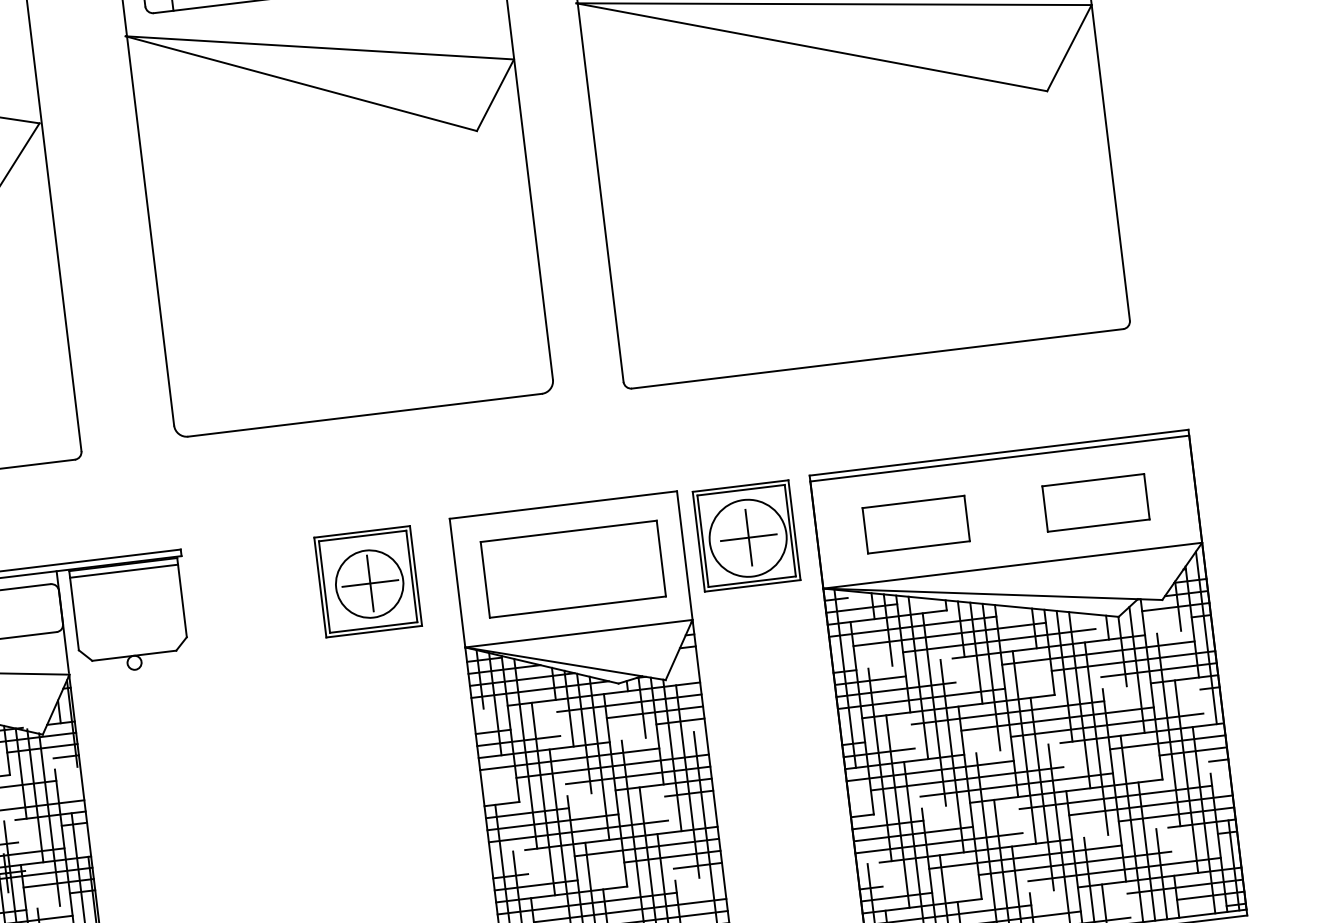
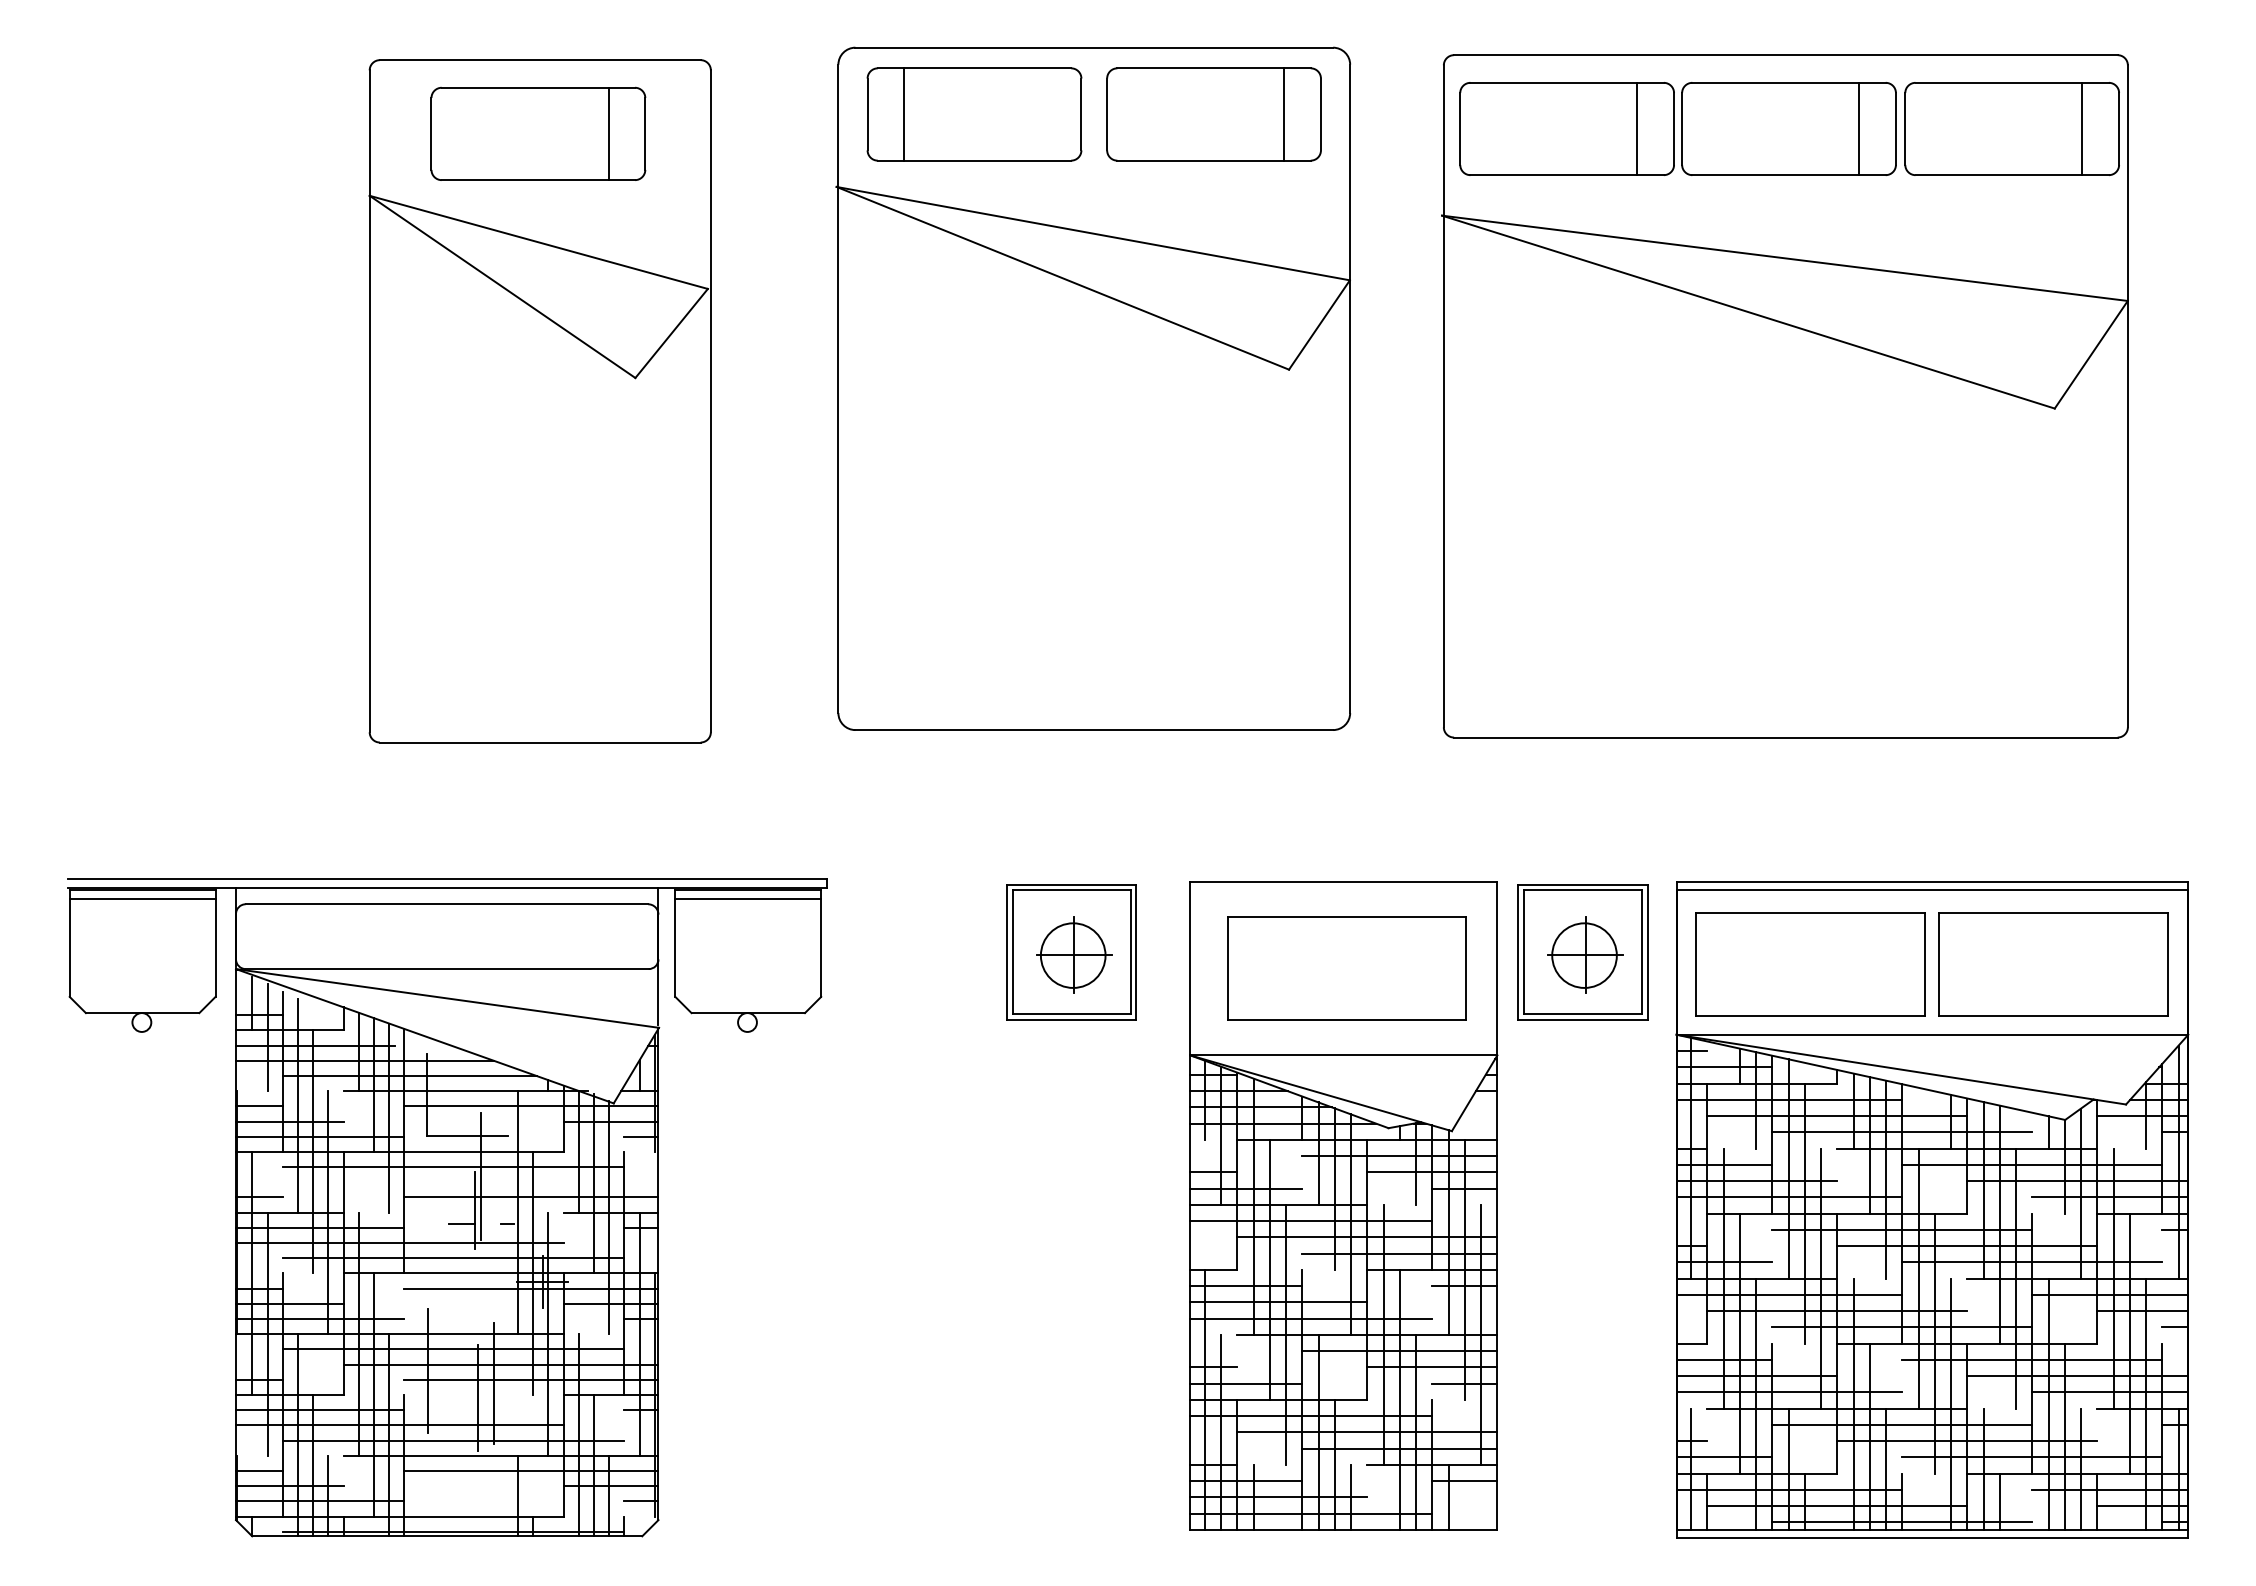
part: (1096, 502) -> (2053, 964), size x1.67
part: (916, 524) -> (1810, 964), size x1.67
circle: (748, 538) -> (1584, 955), size x0.62
circle: (369, 584) -> (1072, 955), size x0.71

